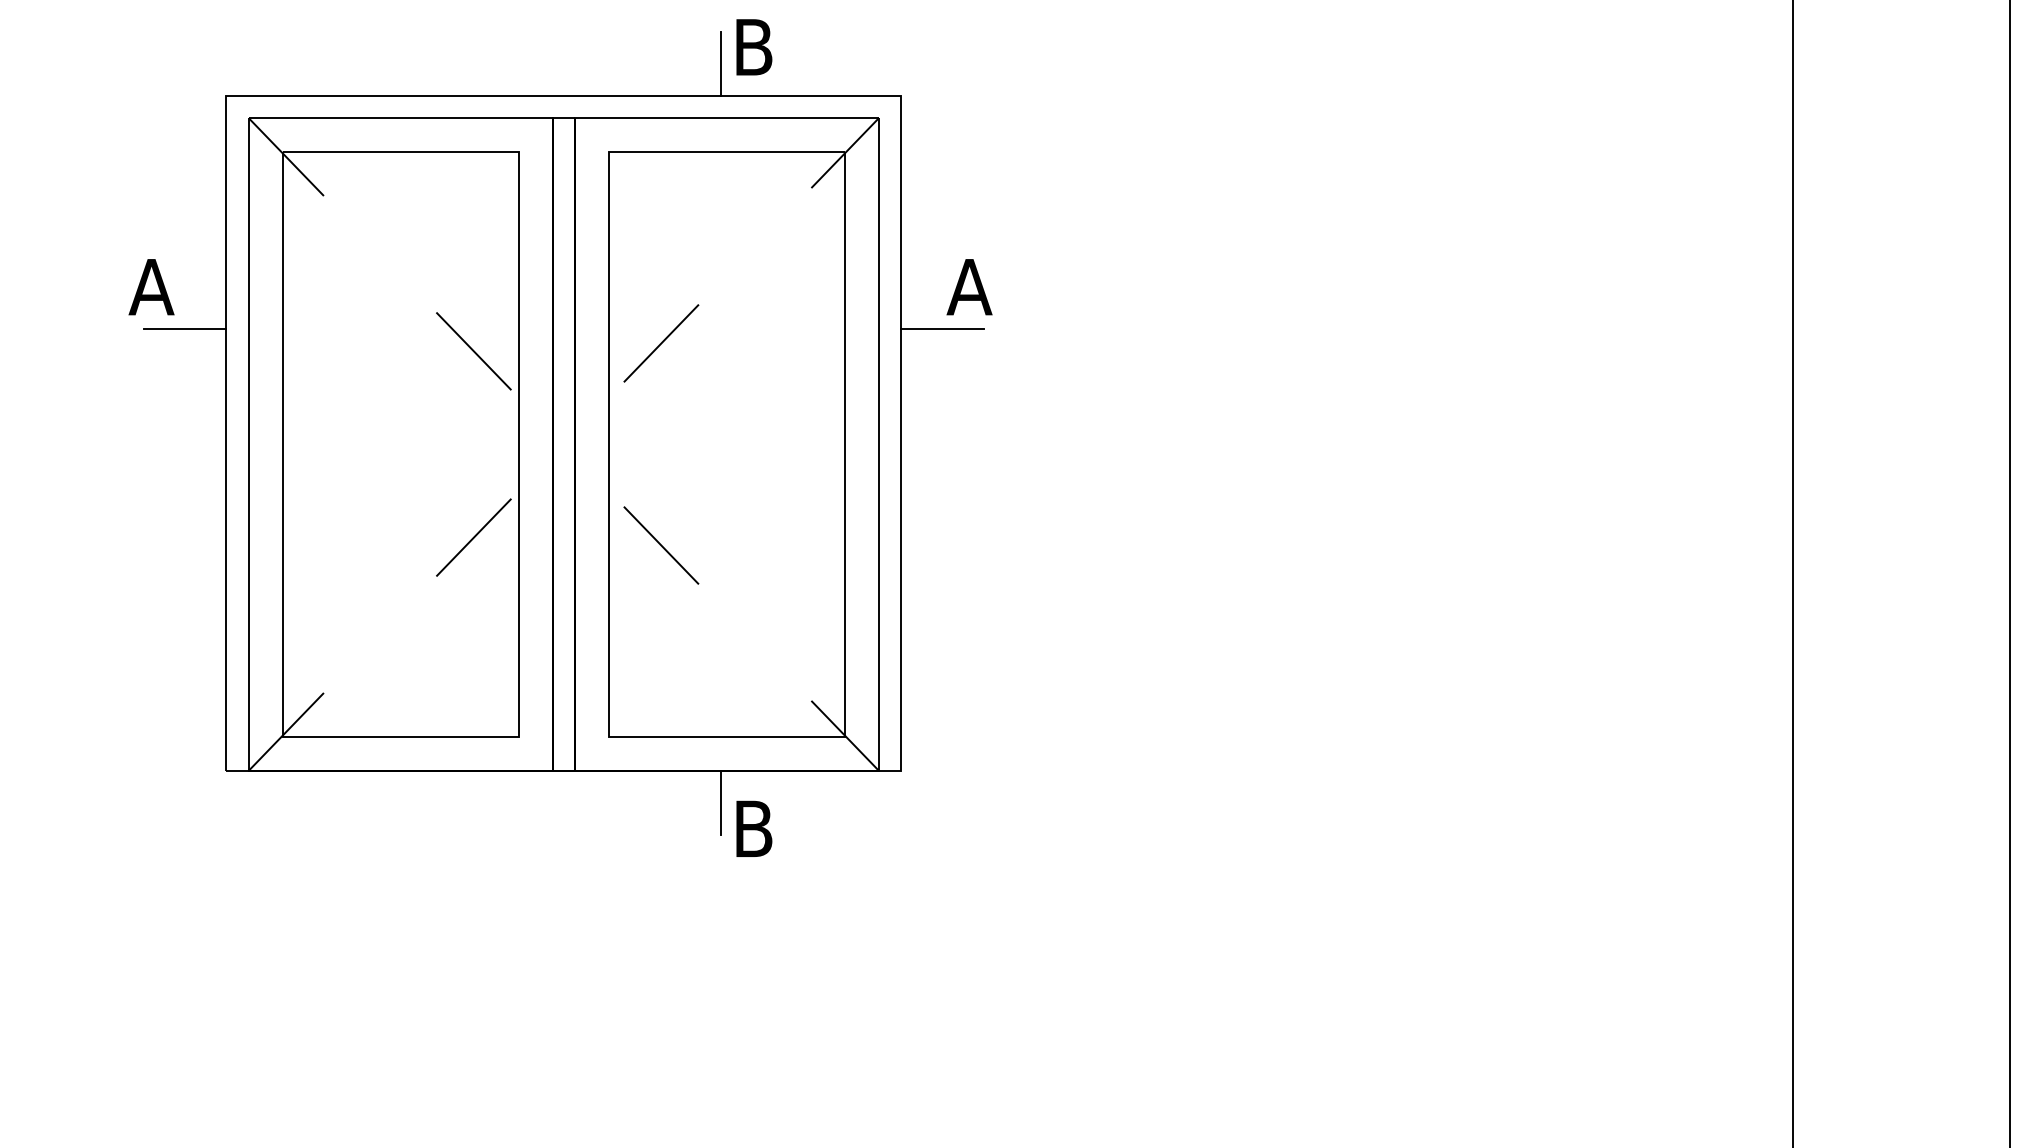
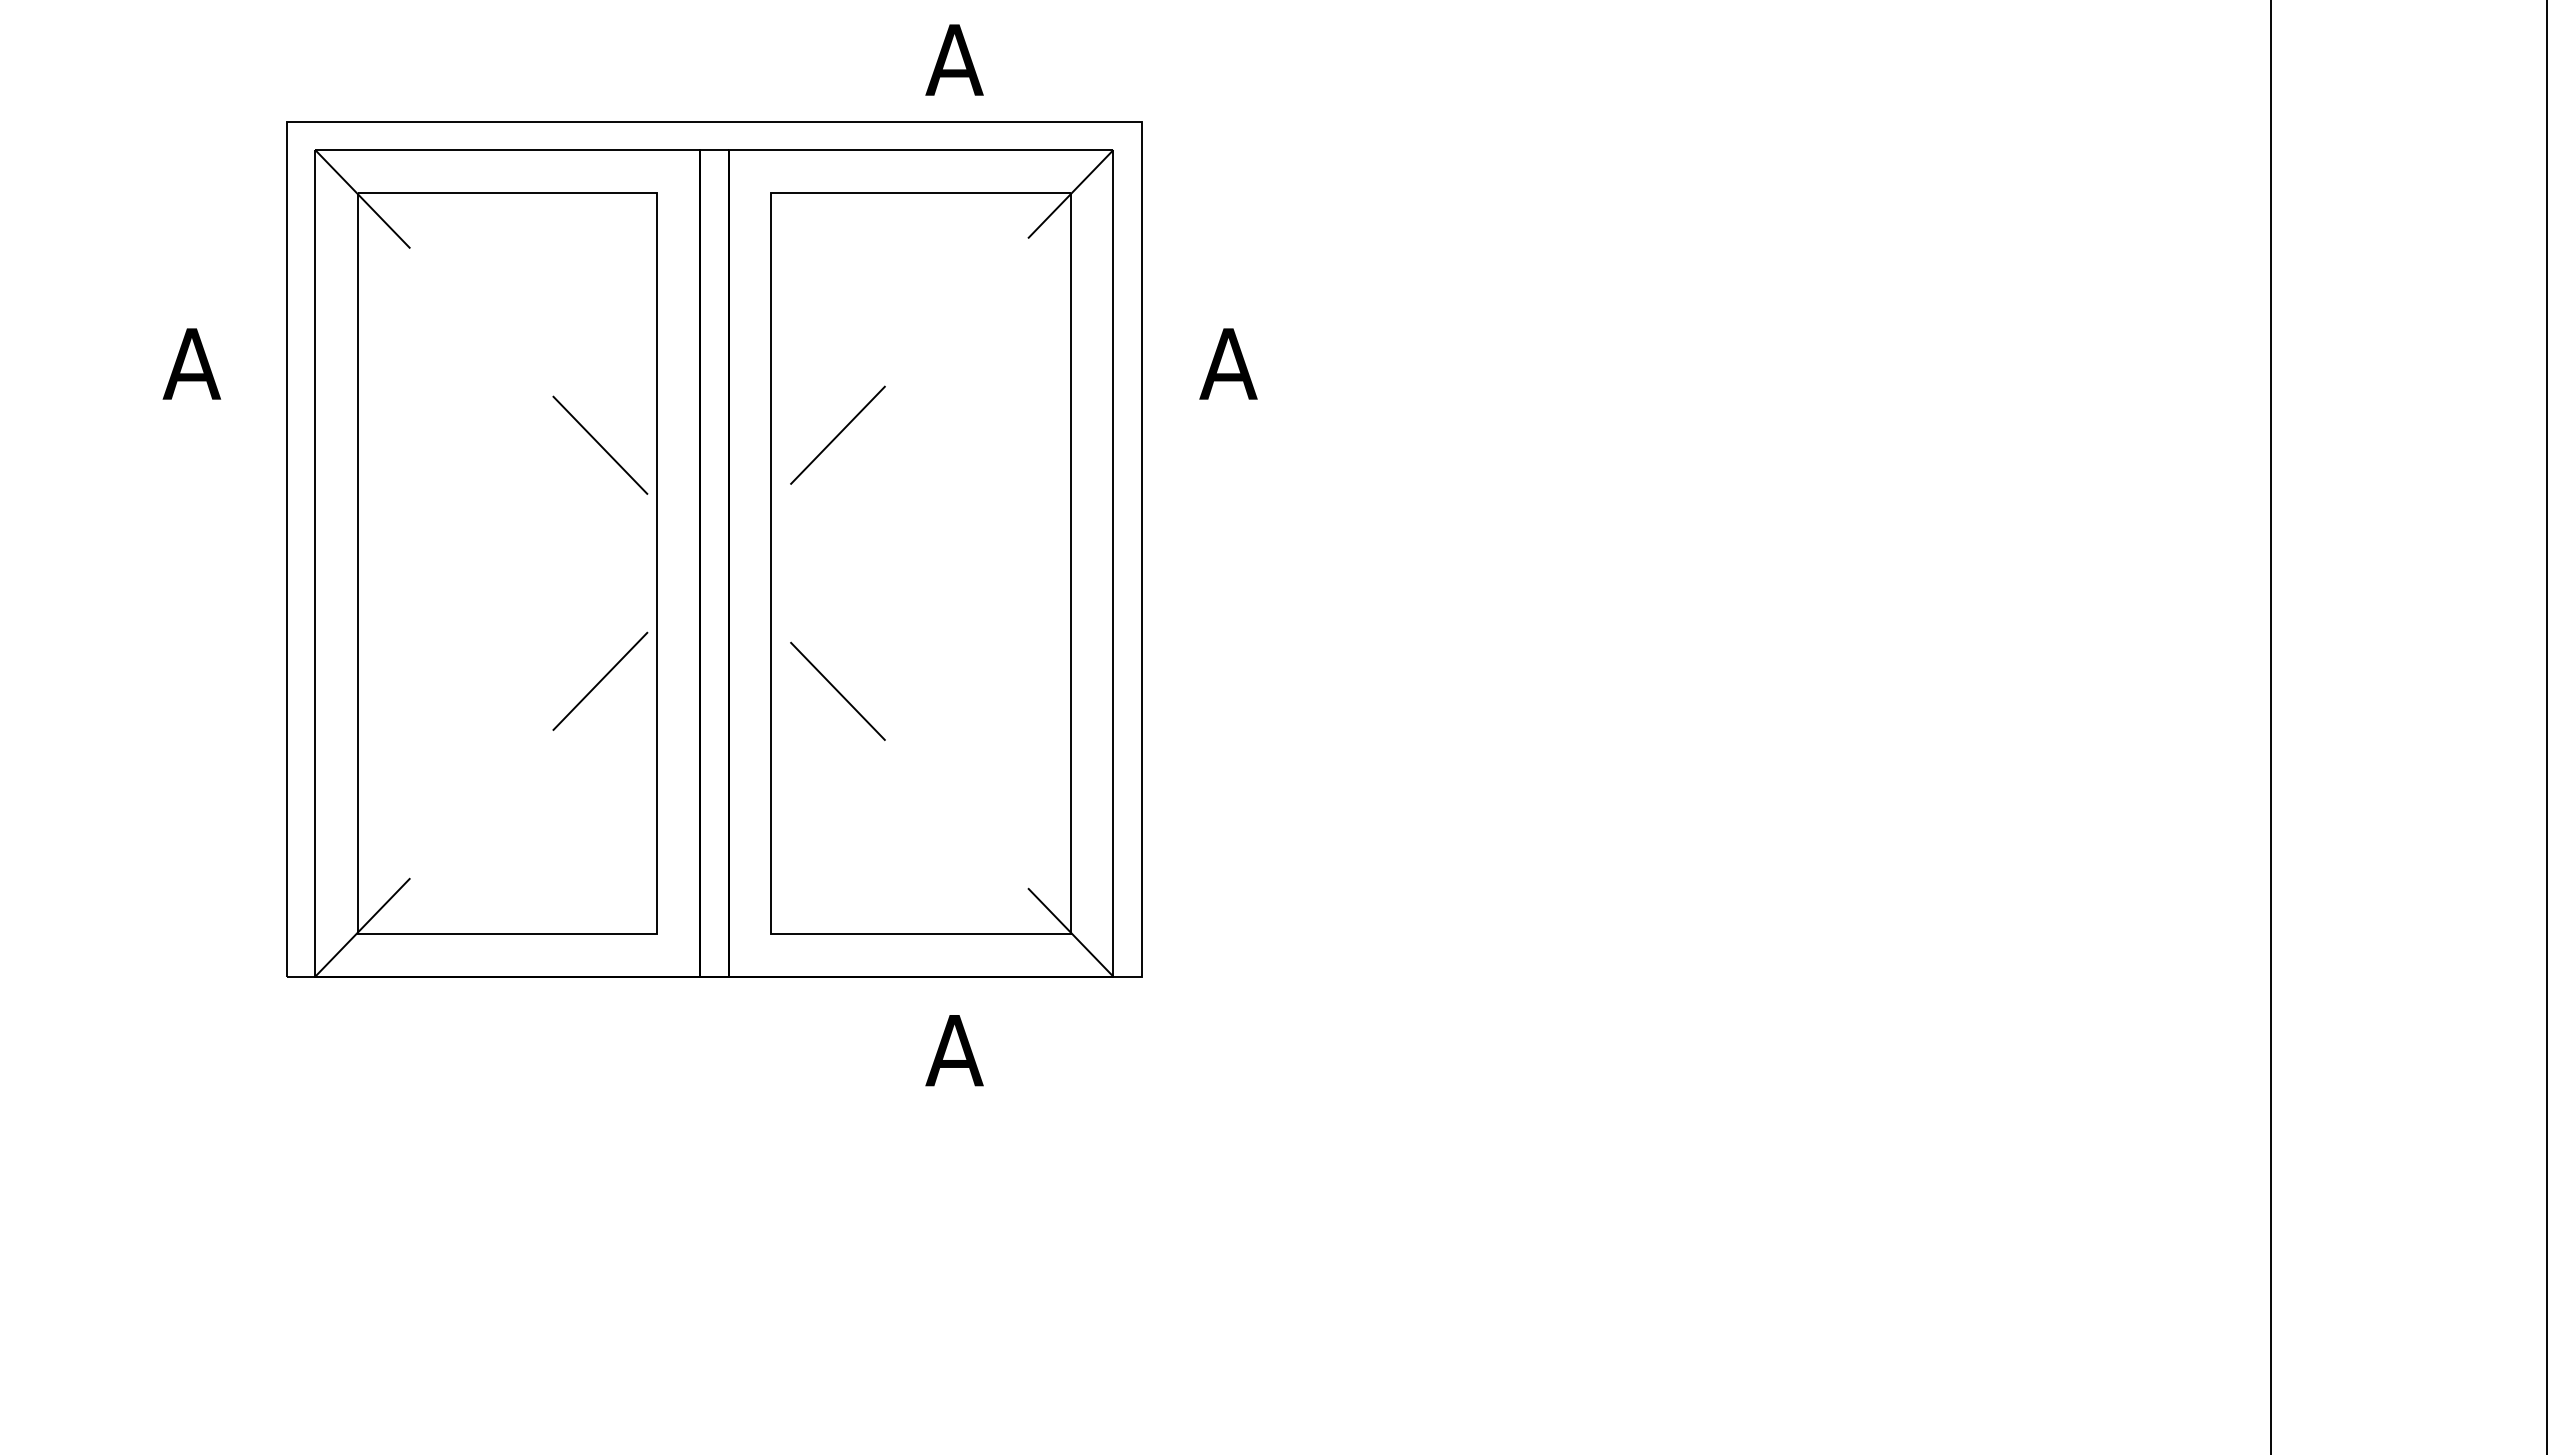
text: (753, 46) -> (954, 59), B -> A
line: (720, 63) -> (913, 80), removed
line: (185, 328) -> (234, 416), removed
line: (941, 328) -> (1193, 416), removed
line: (720, 802) -> (913, 1016), removed
text: (753, 828) -> (954, 1050), B -> A

